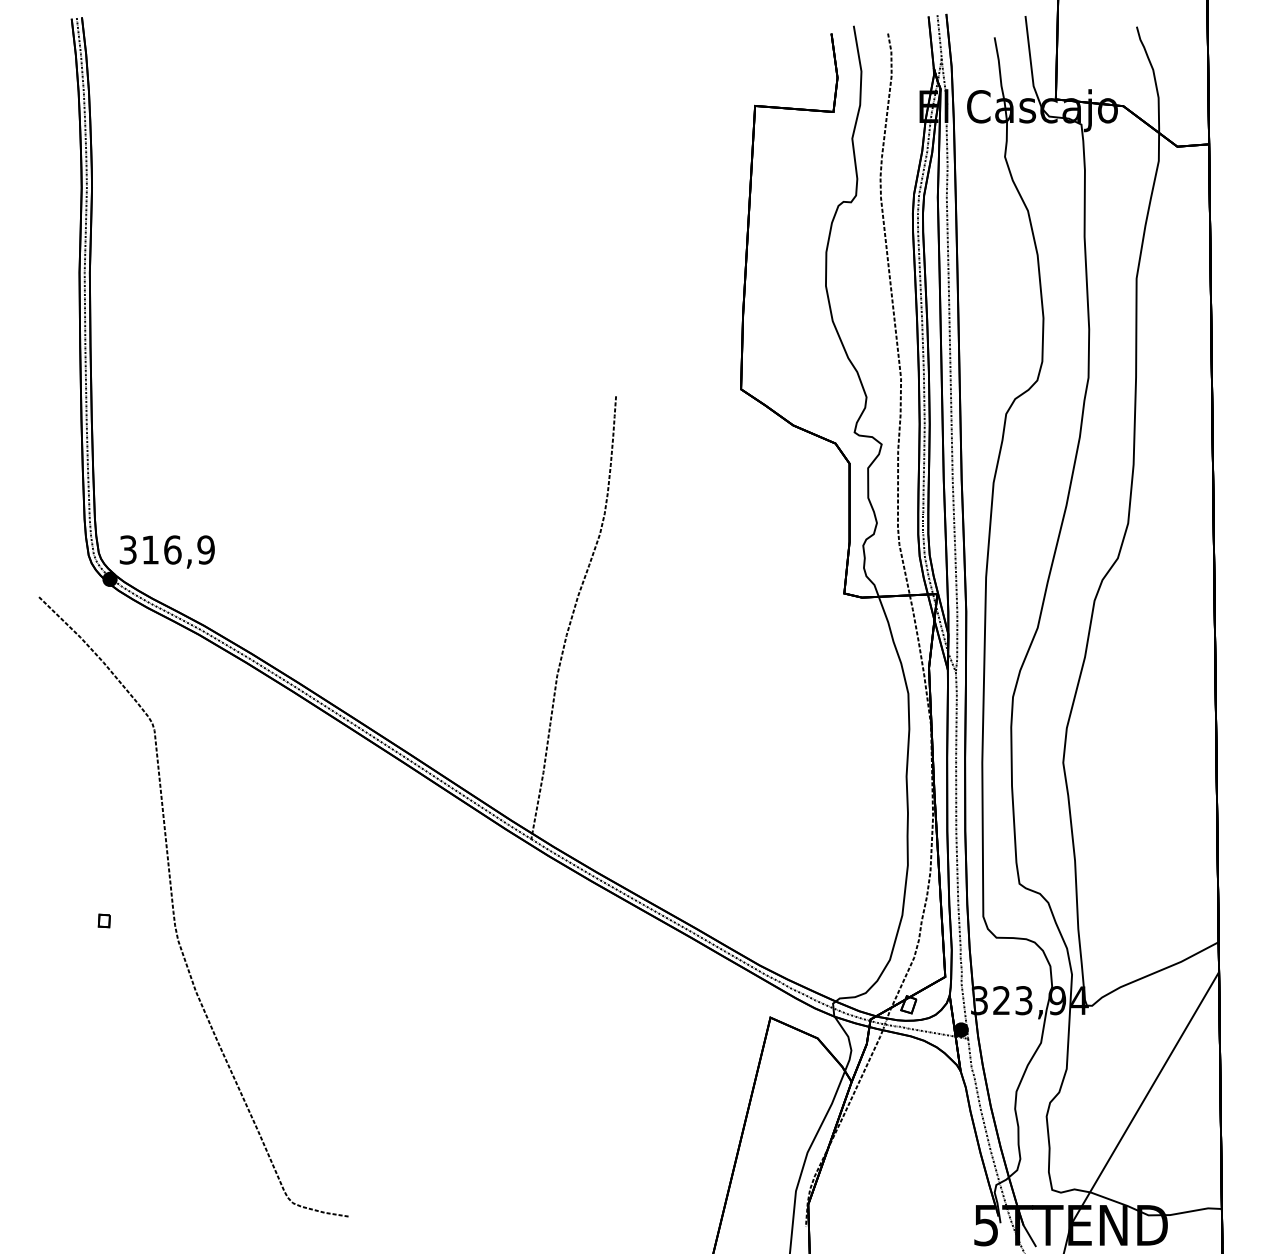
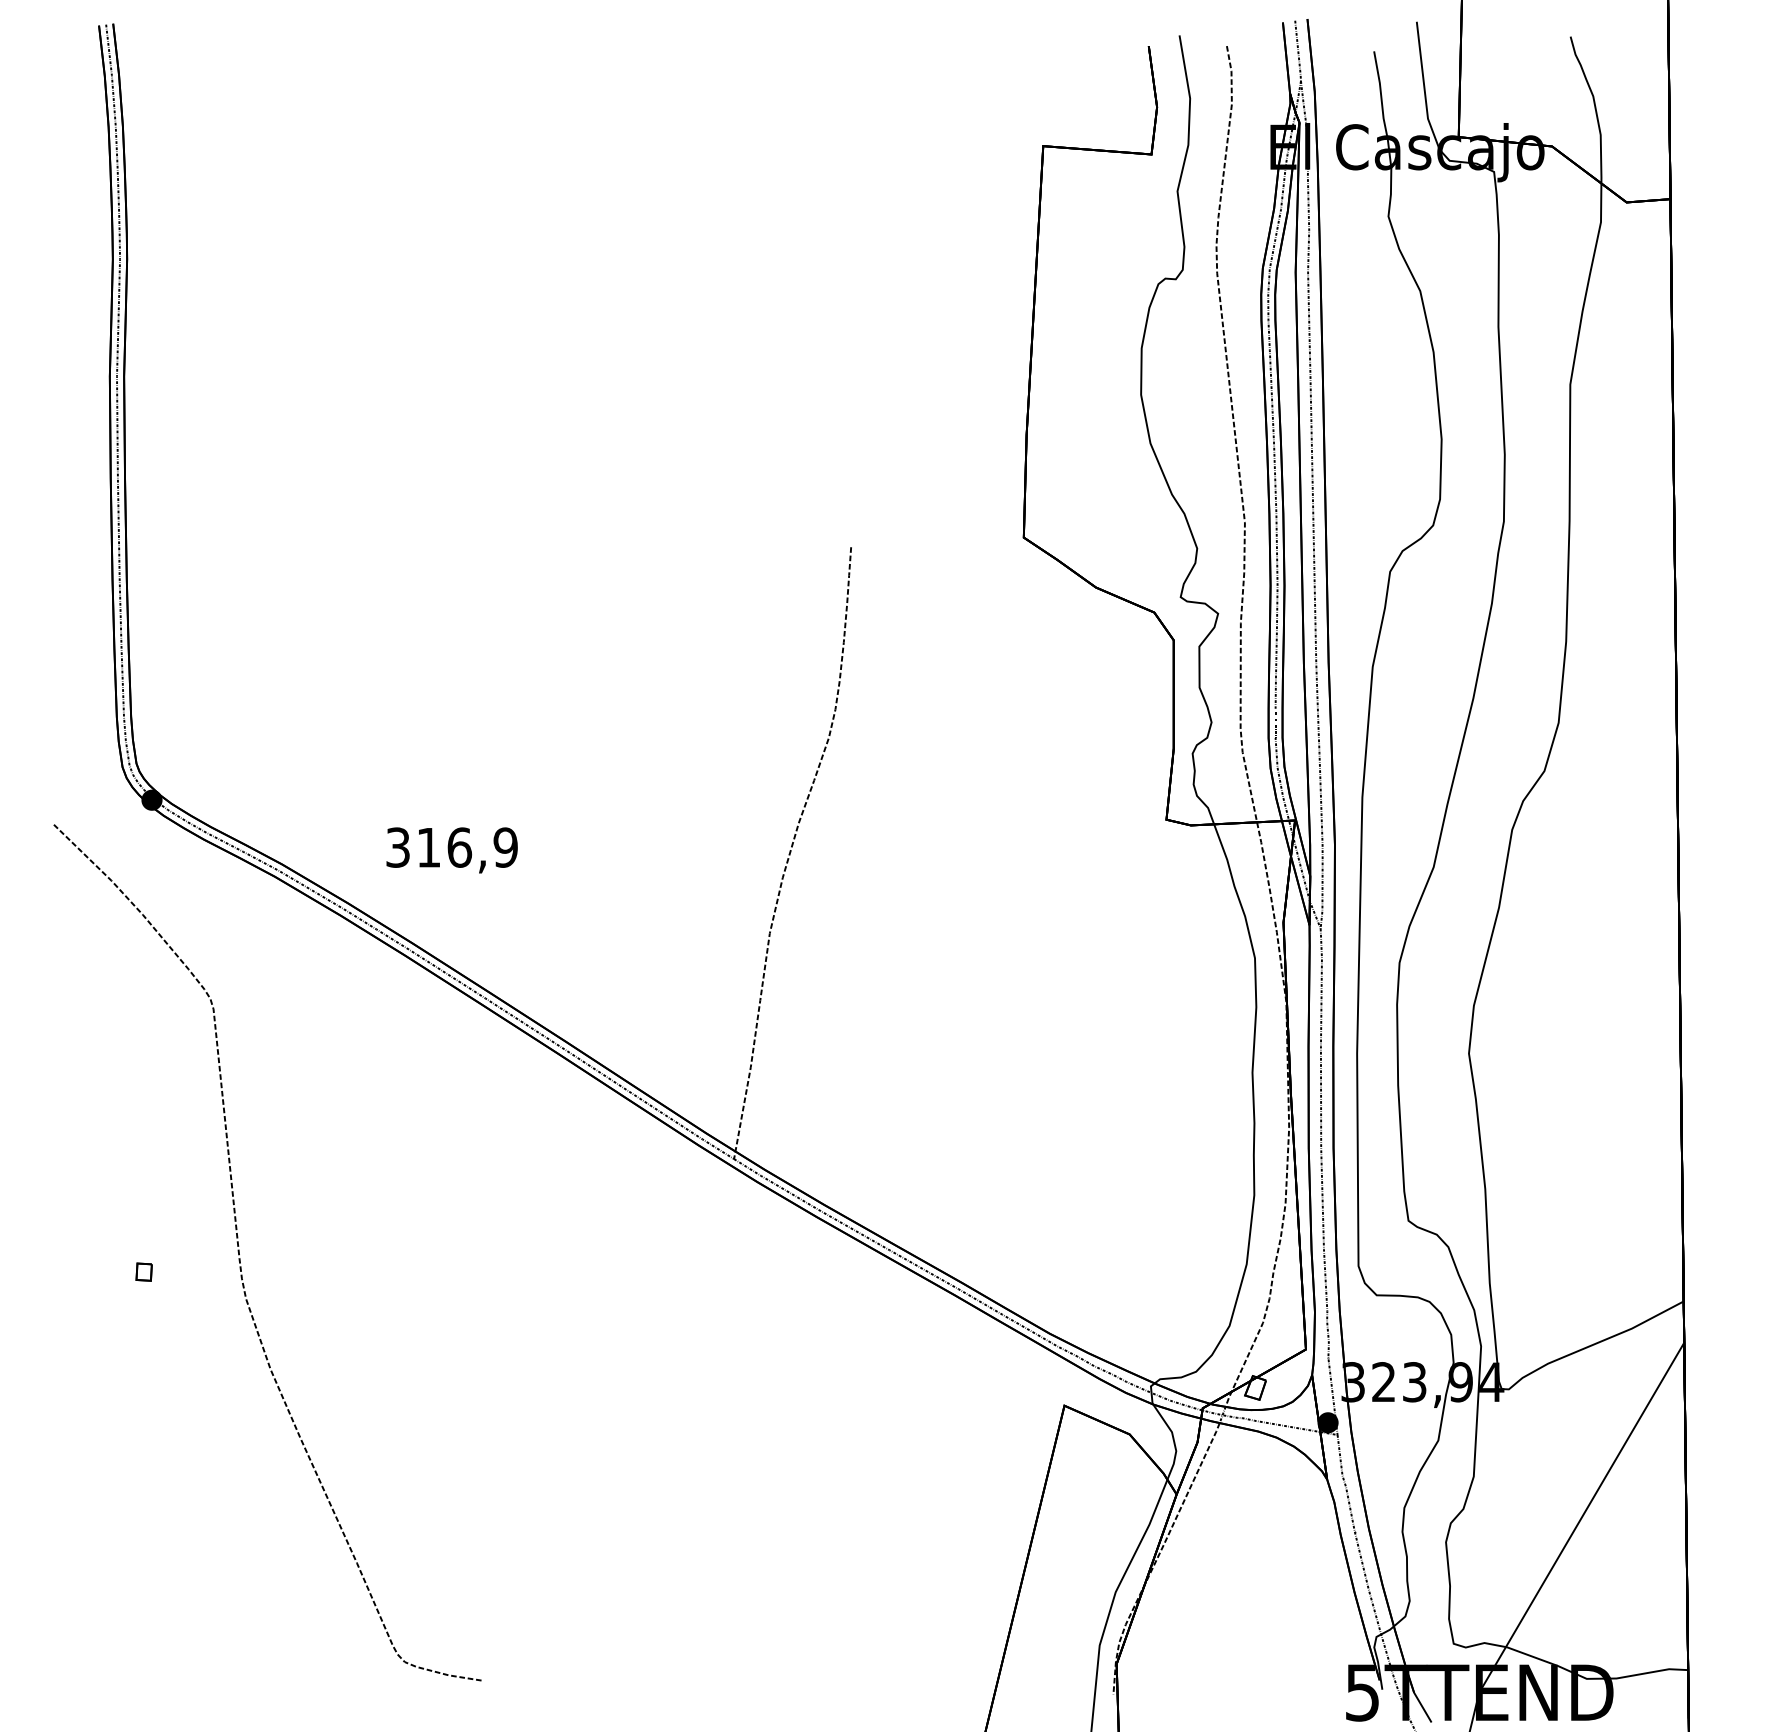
text: (166, 552) -> (451, 850), moved

